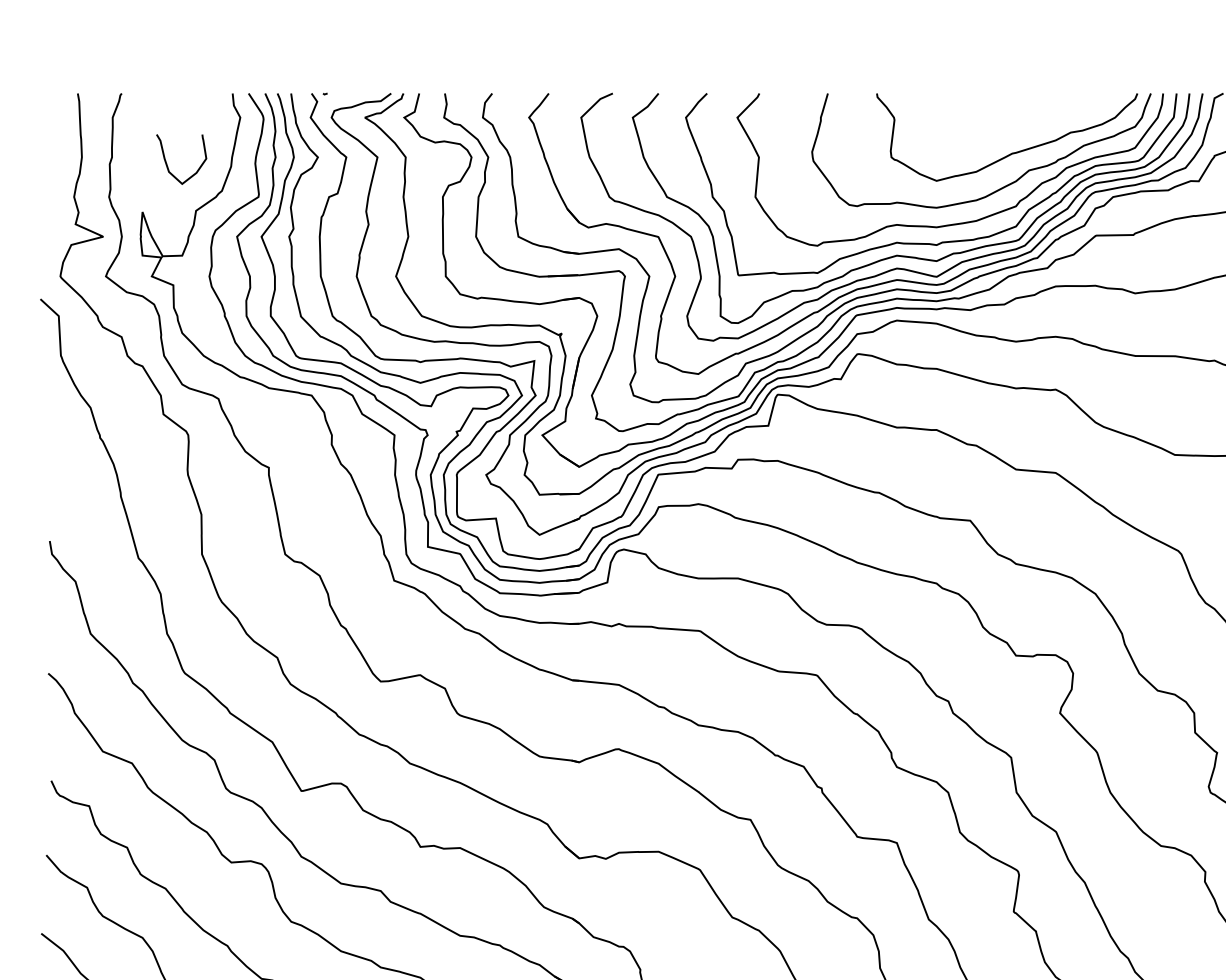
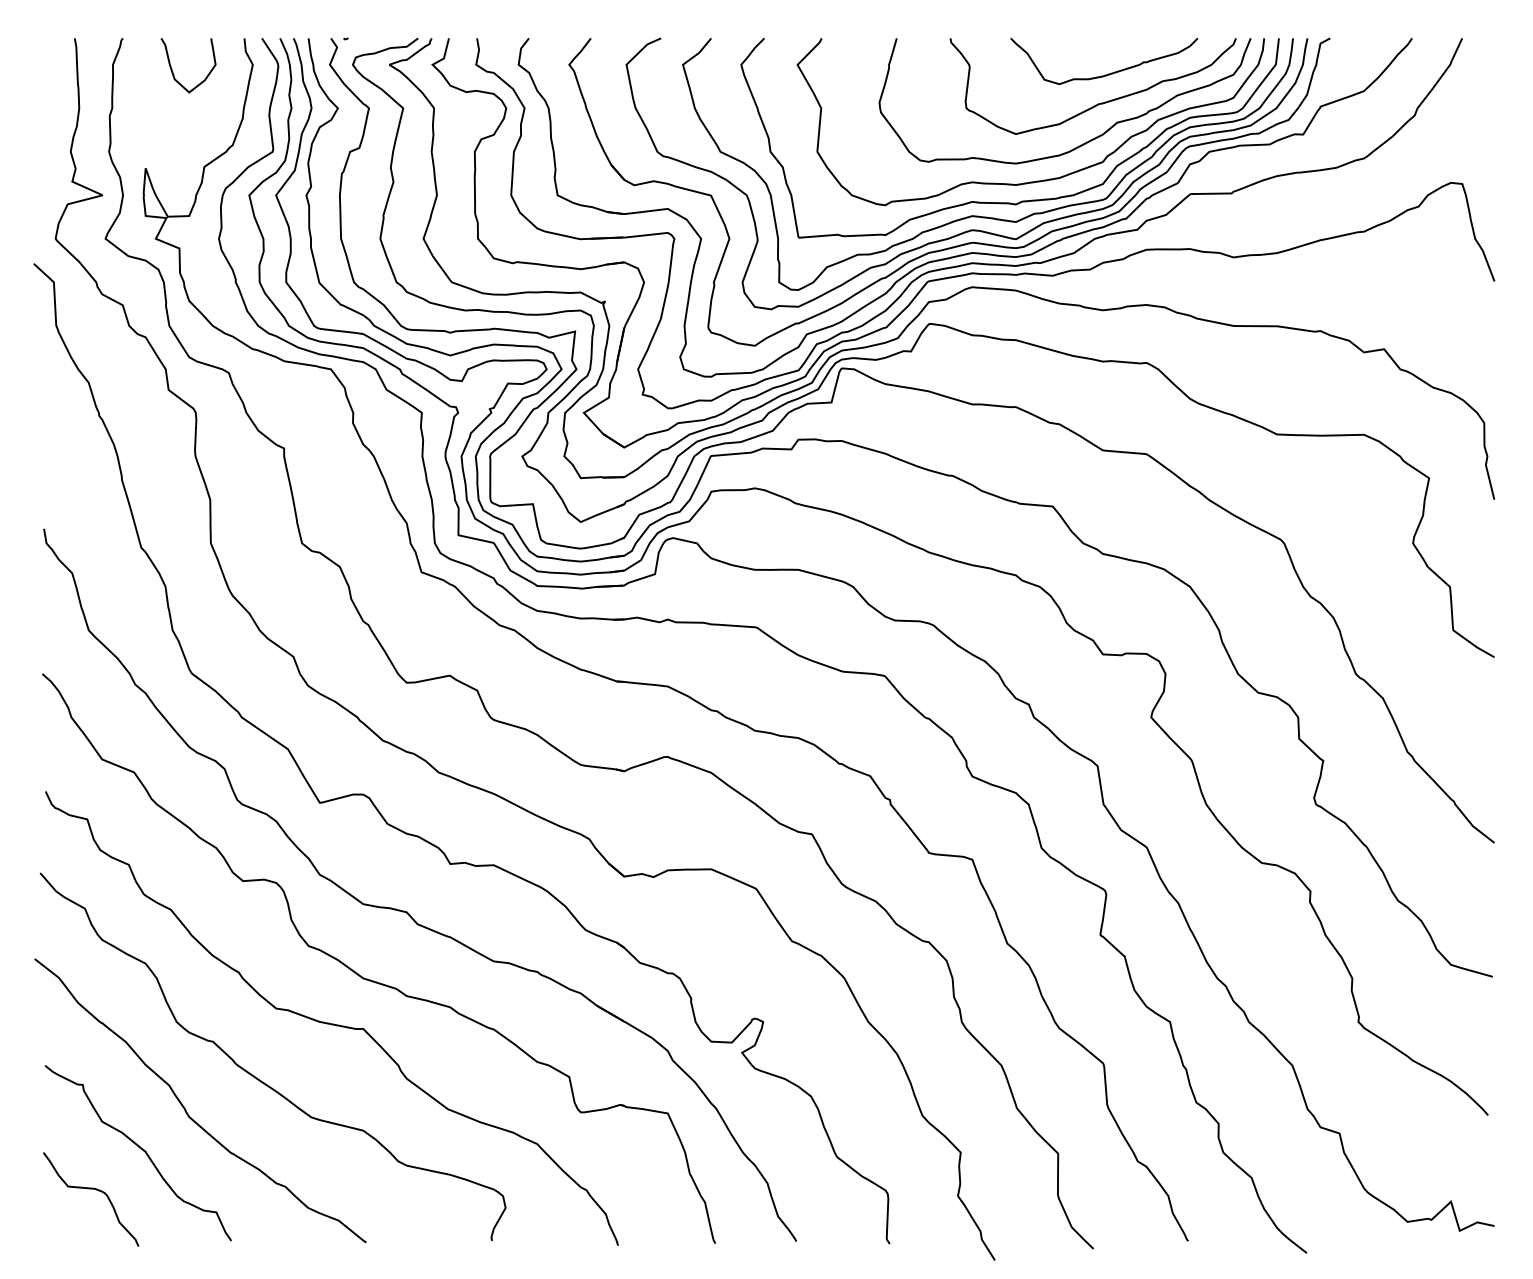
curve: (1021, 125) -> (1108, 73), added
curve: (167, 162) -> (172, 69), moved

